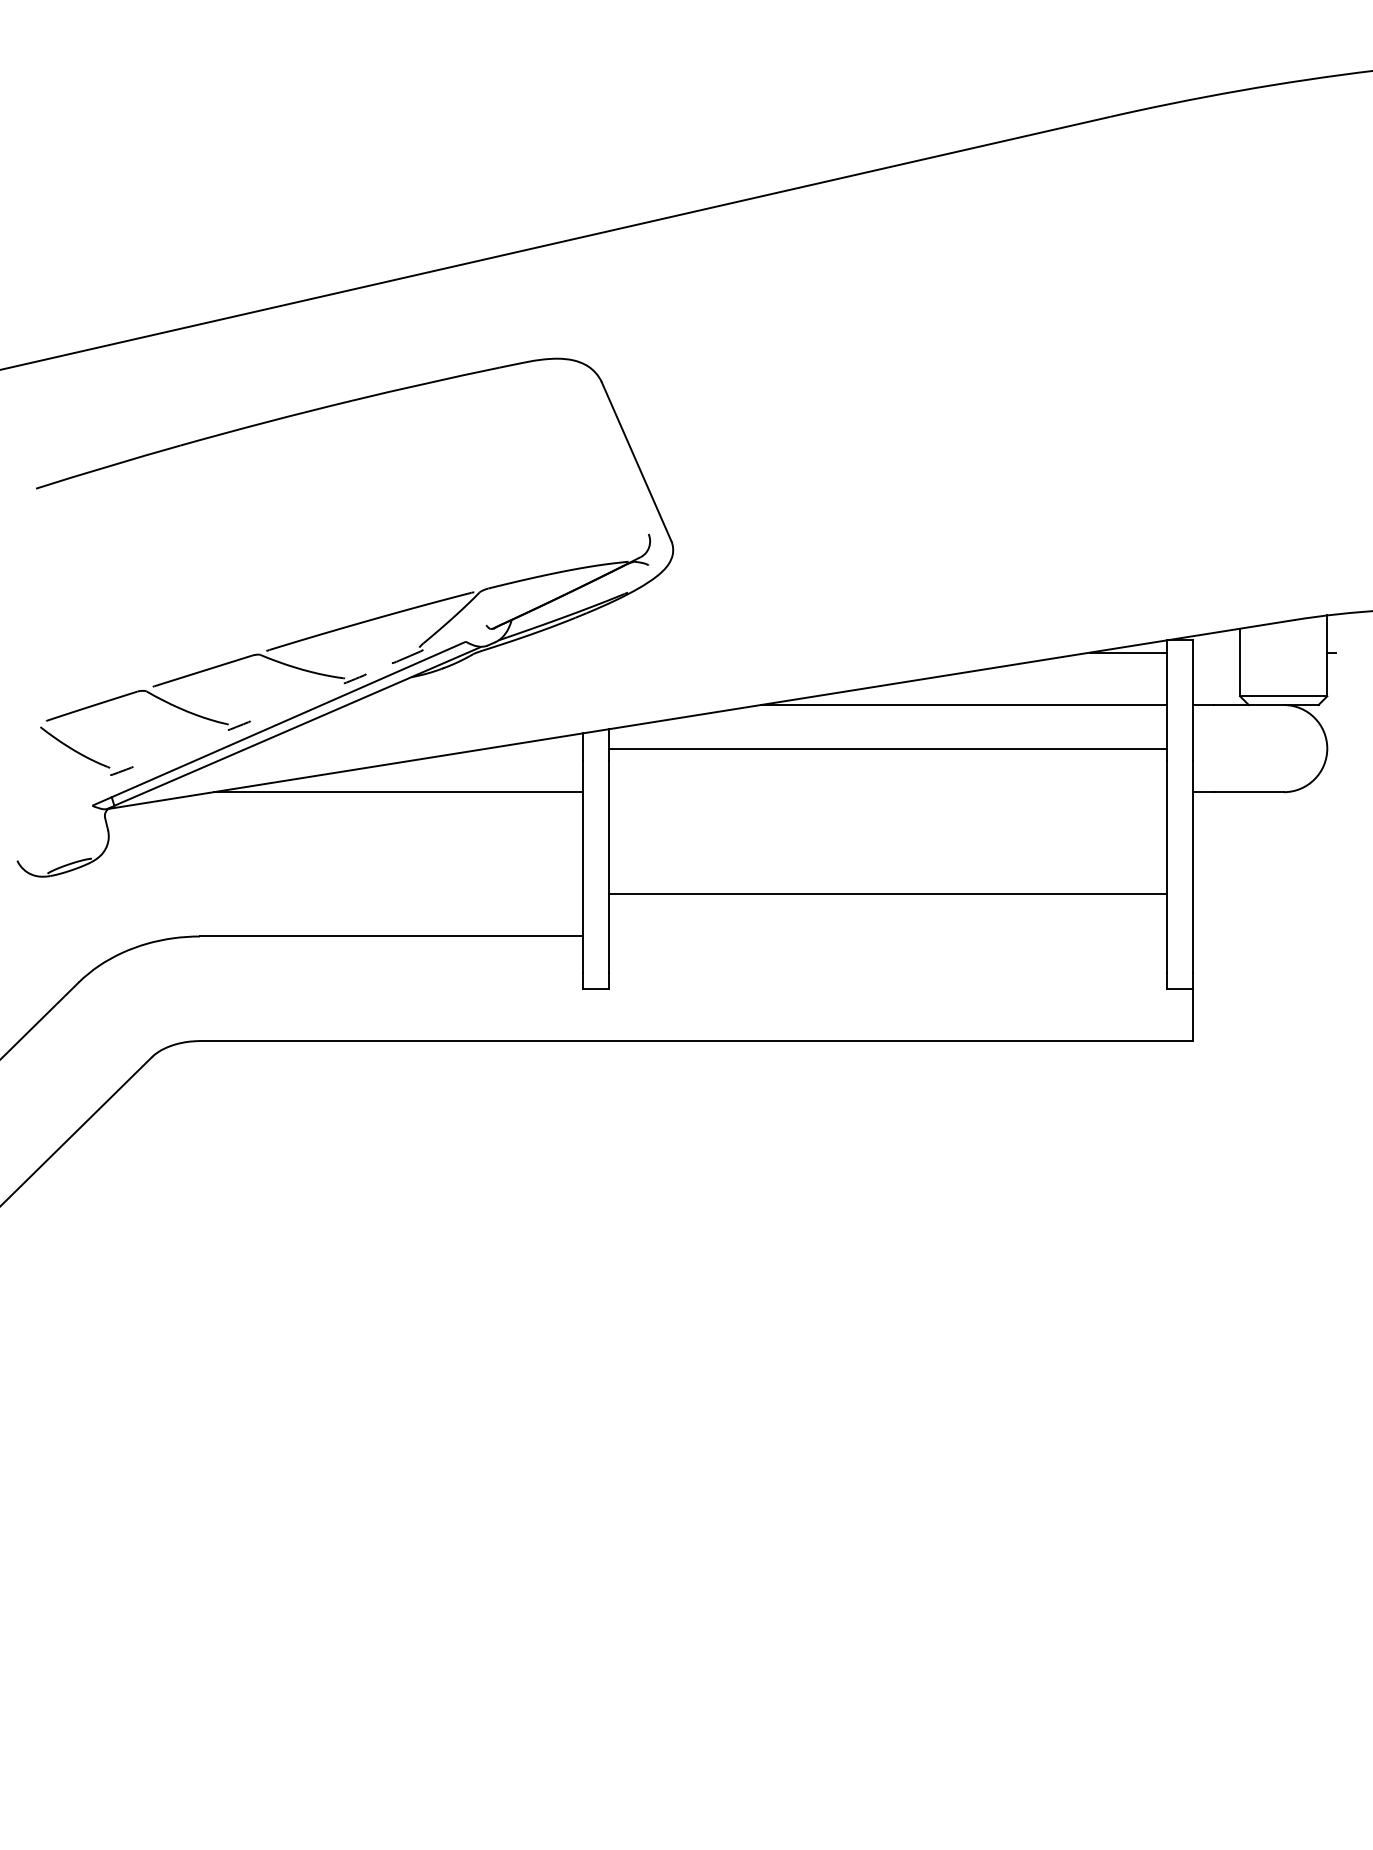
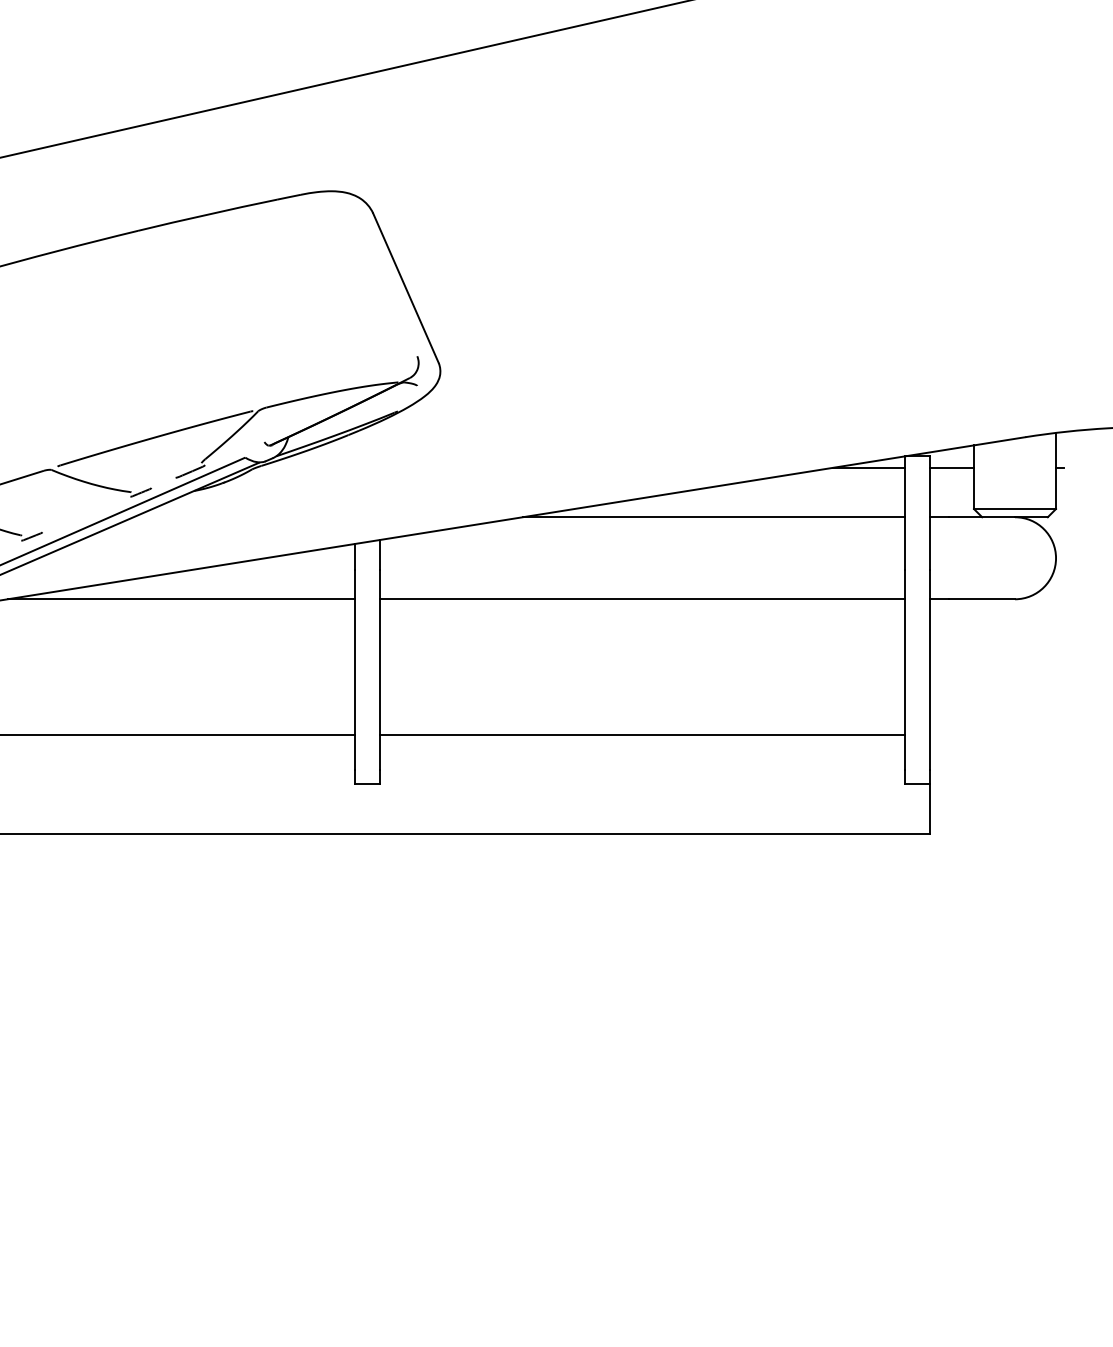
line: (1216, 652) -> (951, 467), added
line: (887, 749) -> (642, 599), moved
line: (887, 894) -> (642, 735), moved

